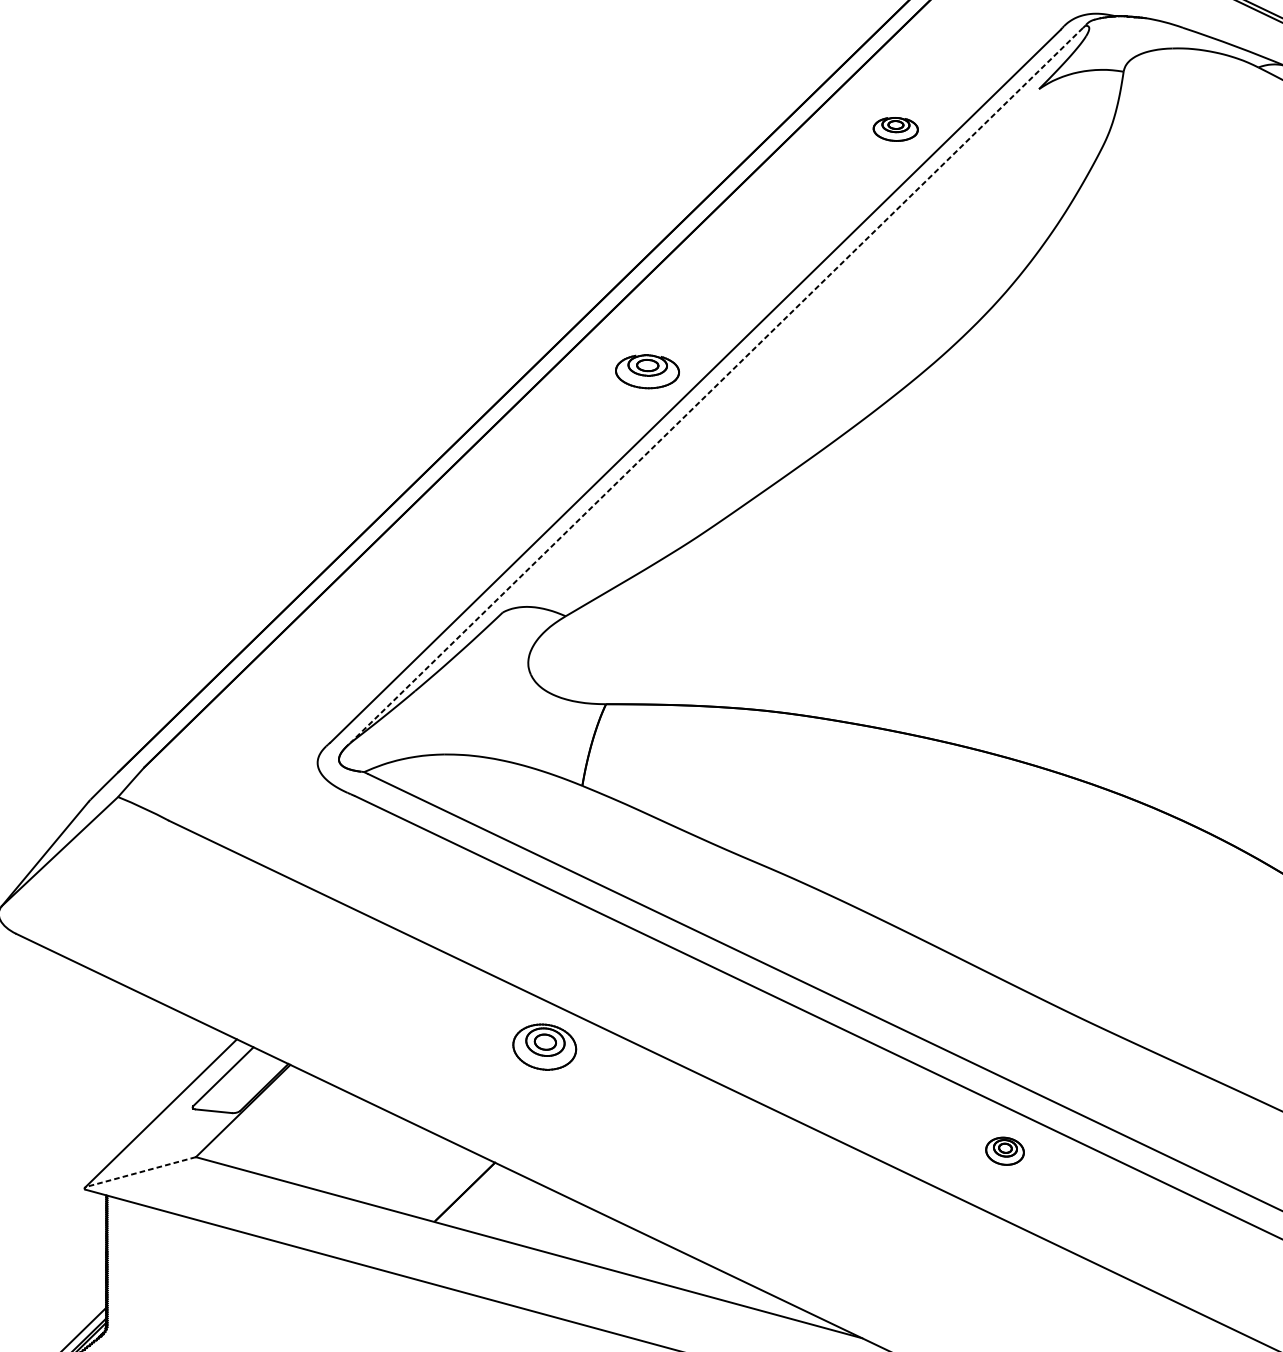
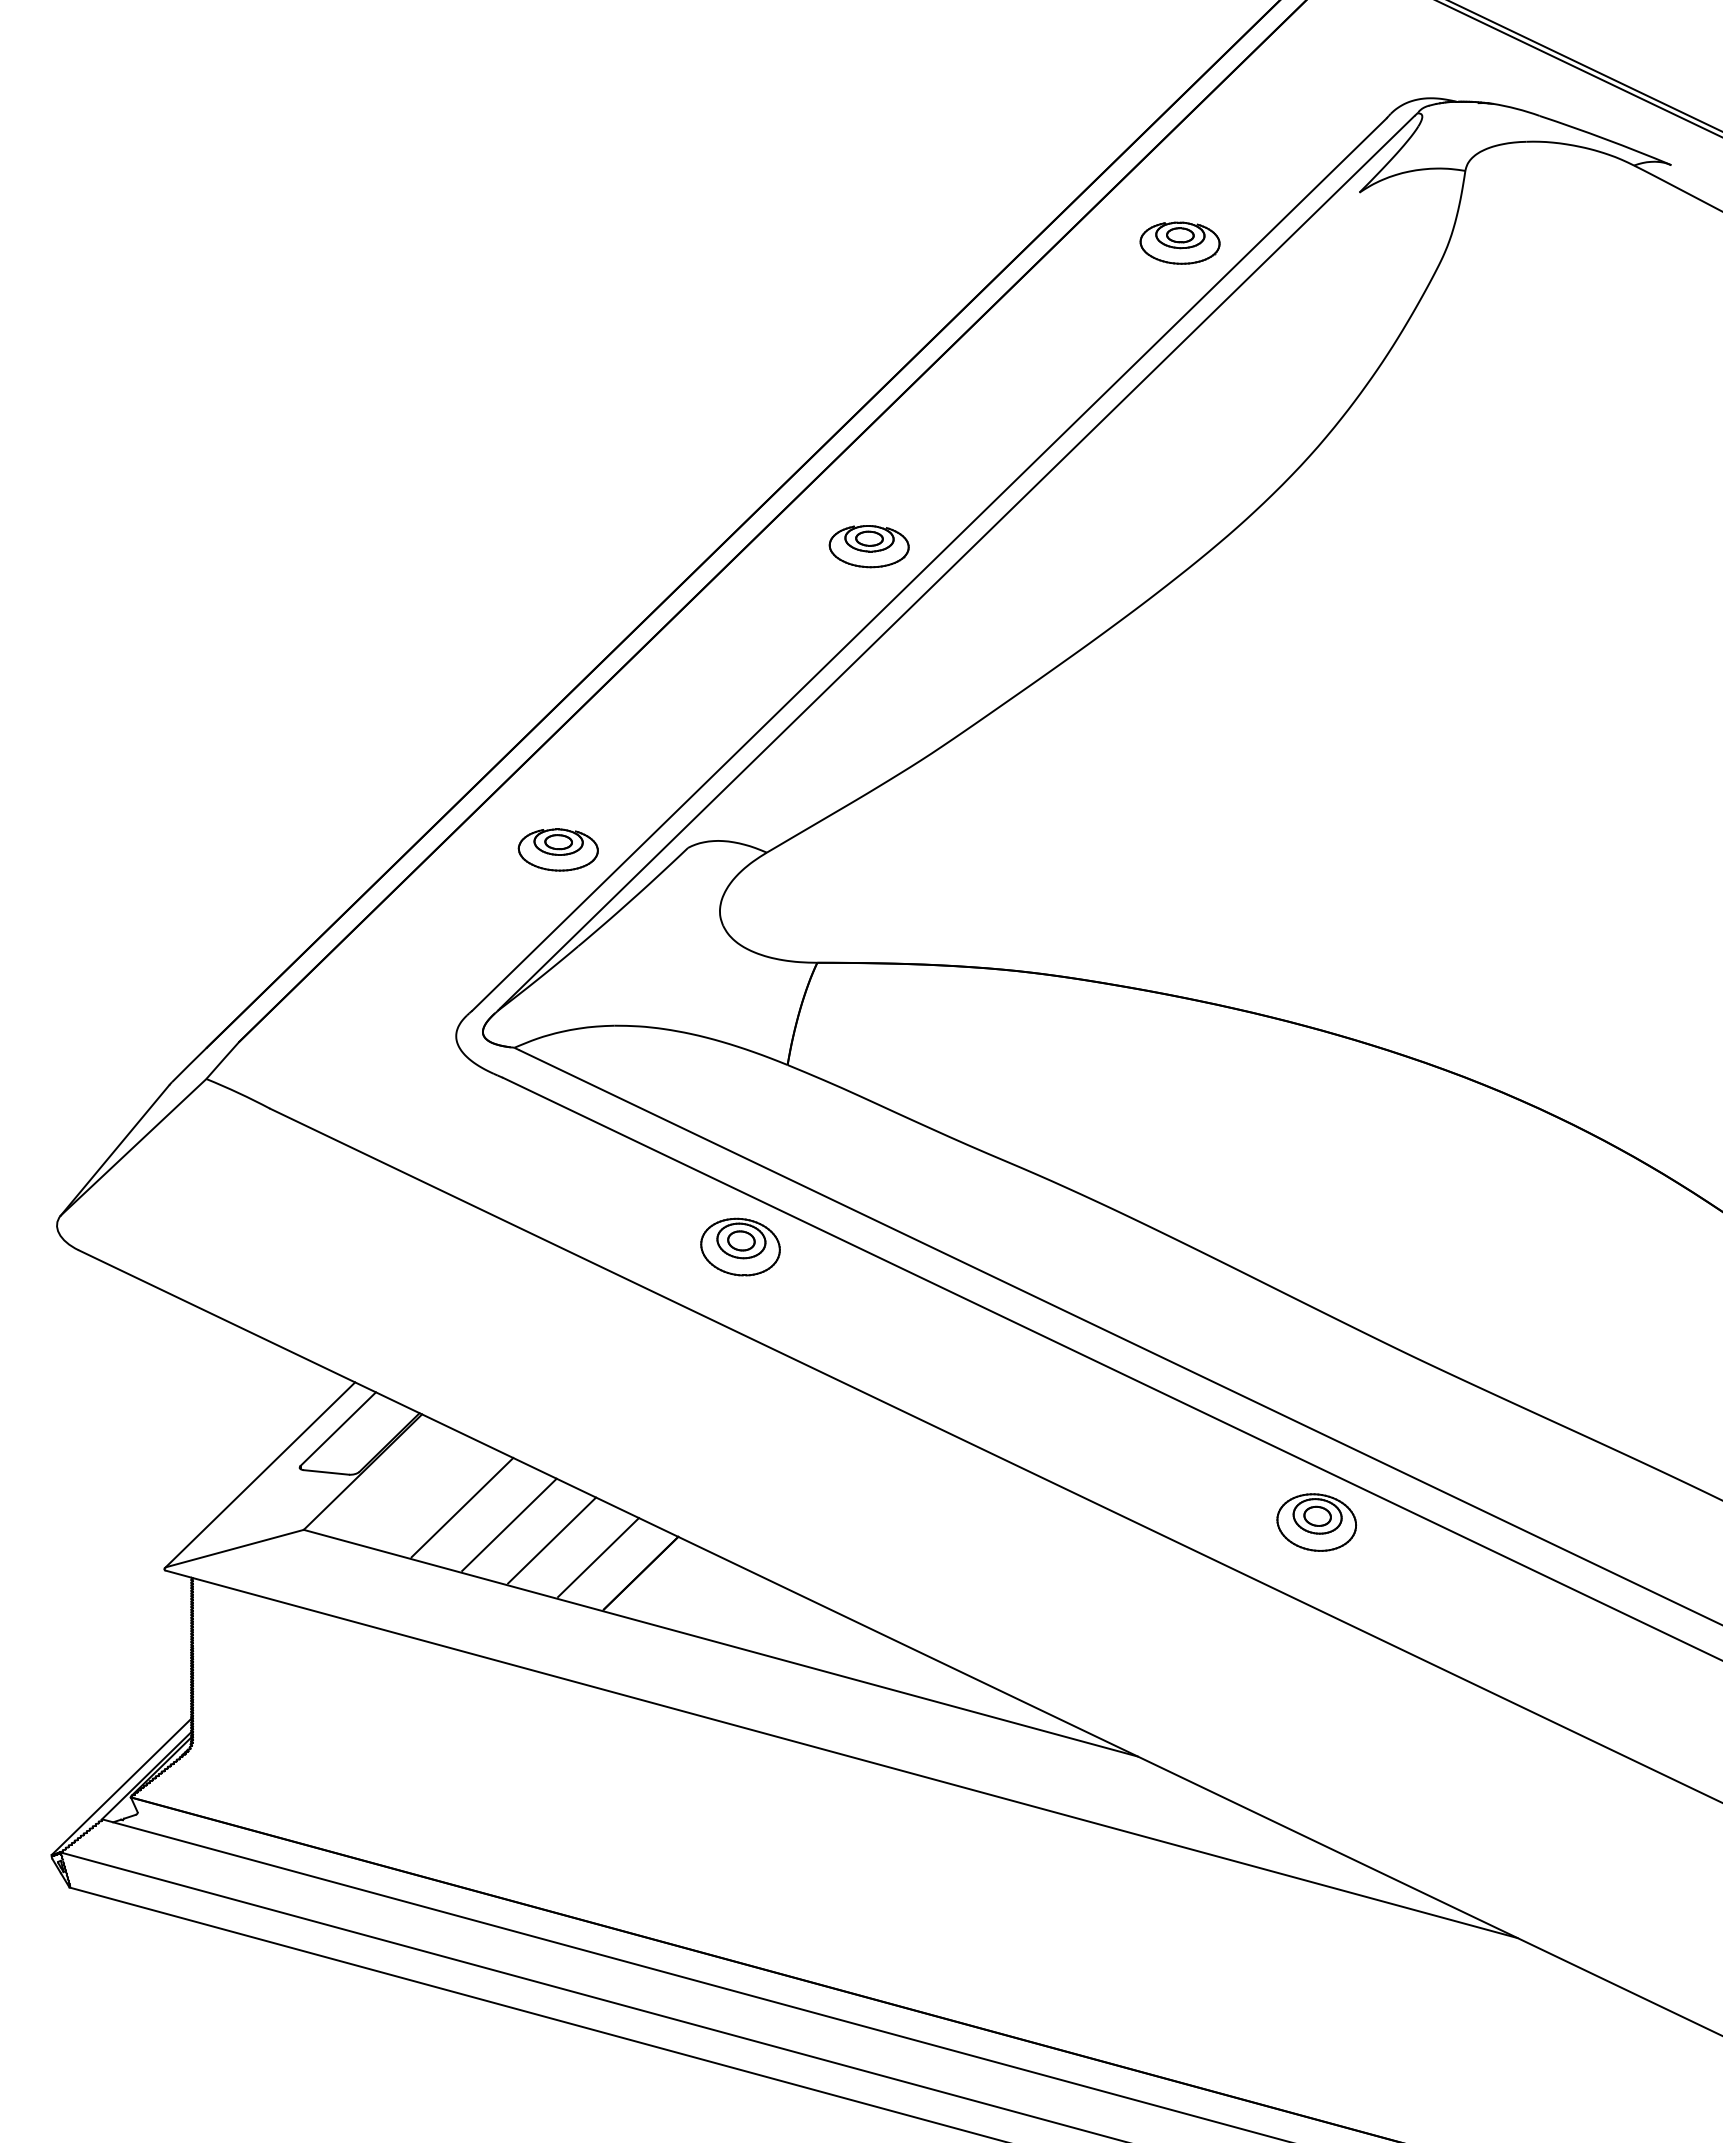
part: (895, 128) -> (1179, 242), size x1.43
line: (718, 384) -> (957, 562), dashed -> solid
part: (398, 613) -> (557, 849), added
part: (544, 1046) -> (740, 1246), moved
line: (322, 1139) -> (462, 1507), added
part: (1004, 1151) -> (1316, 1522), size x1.67
line: (360, 1152) -> (509, 1524), added
line: (394, 1165) -> (552, 1540), added
line: (141, 1172) -> (235, 1548), dashed -> solid
line: (431, 1179) -> (598, 1557), added

